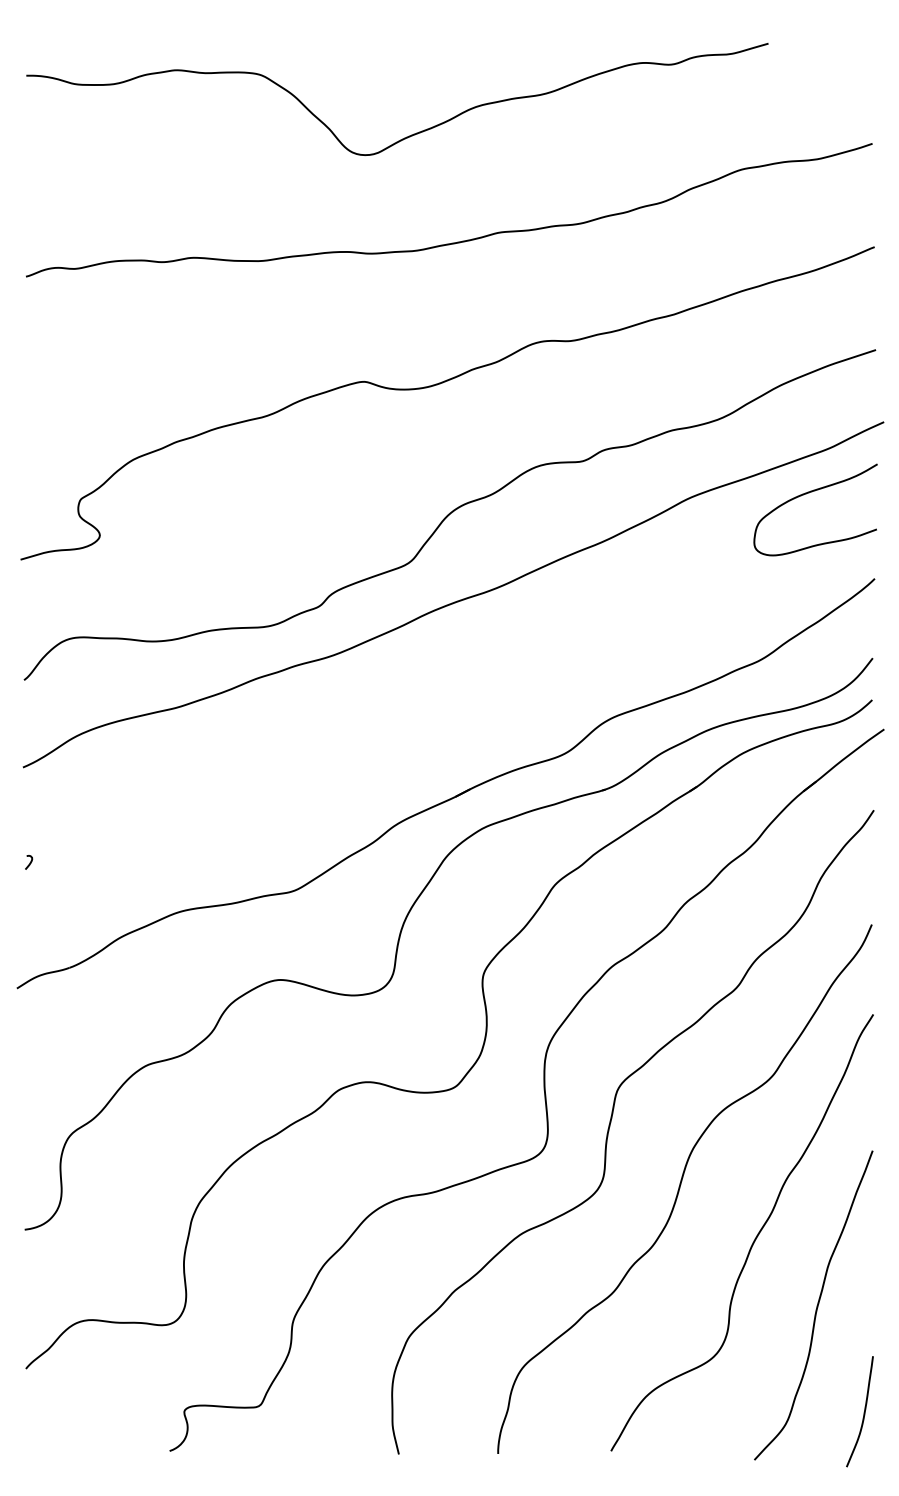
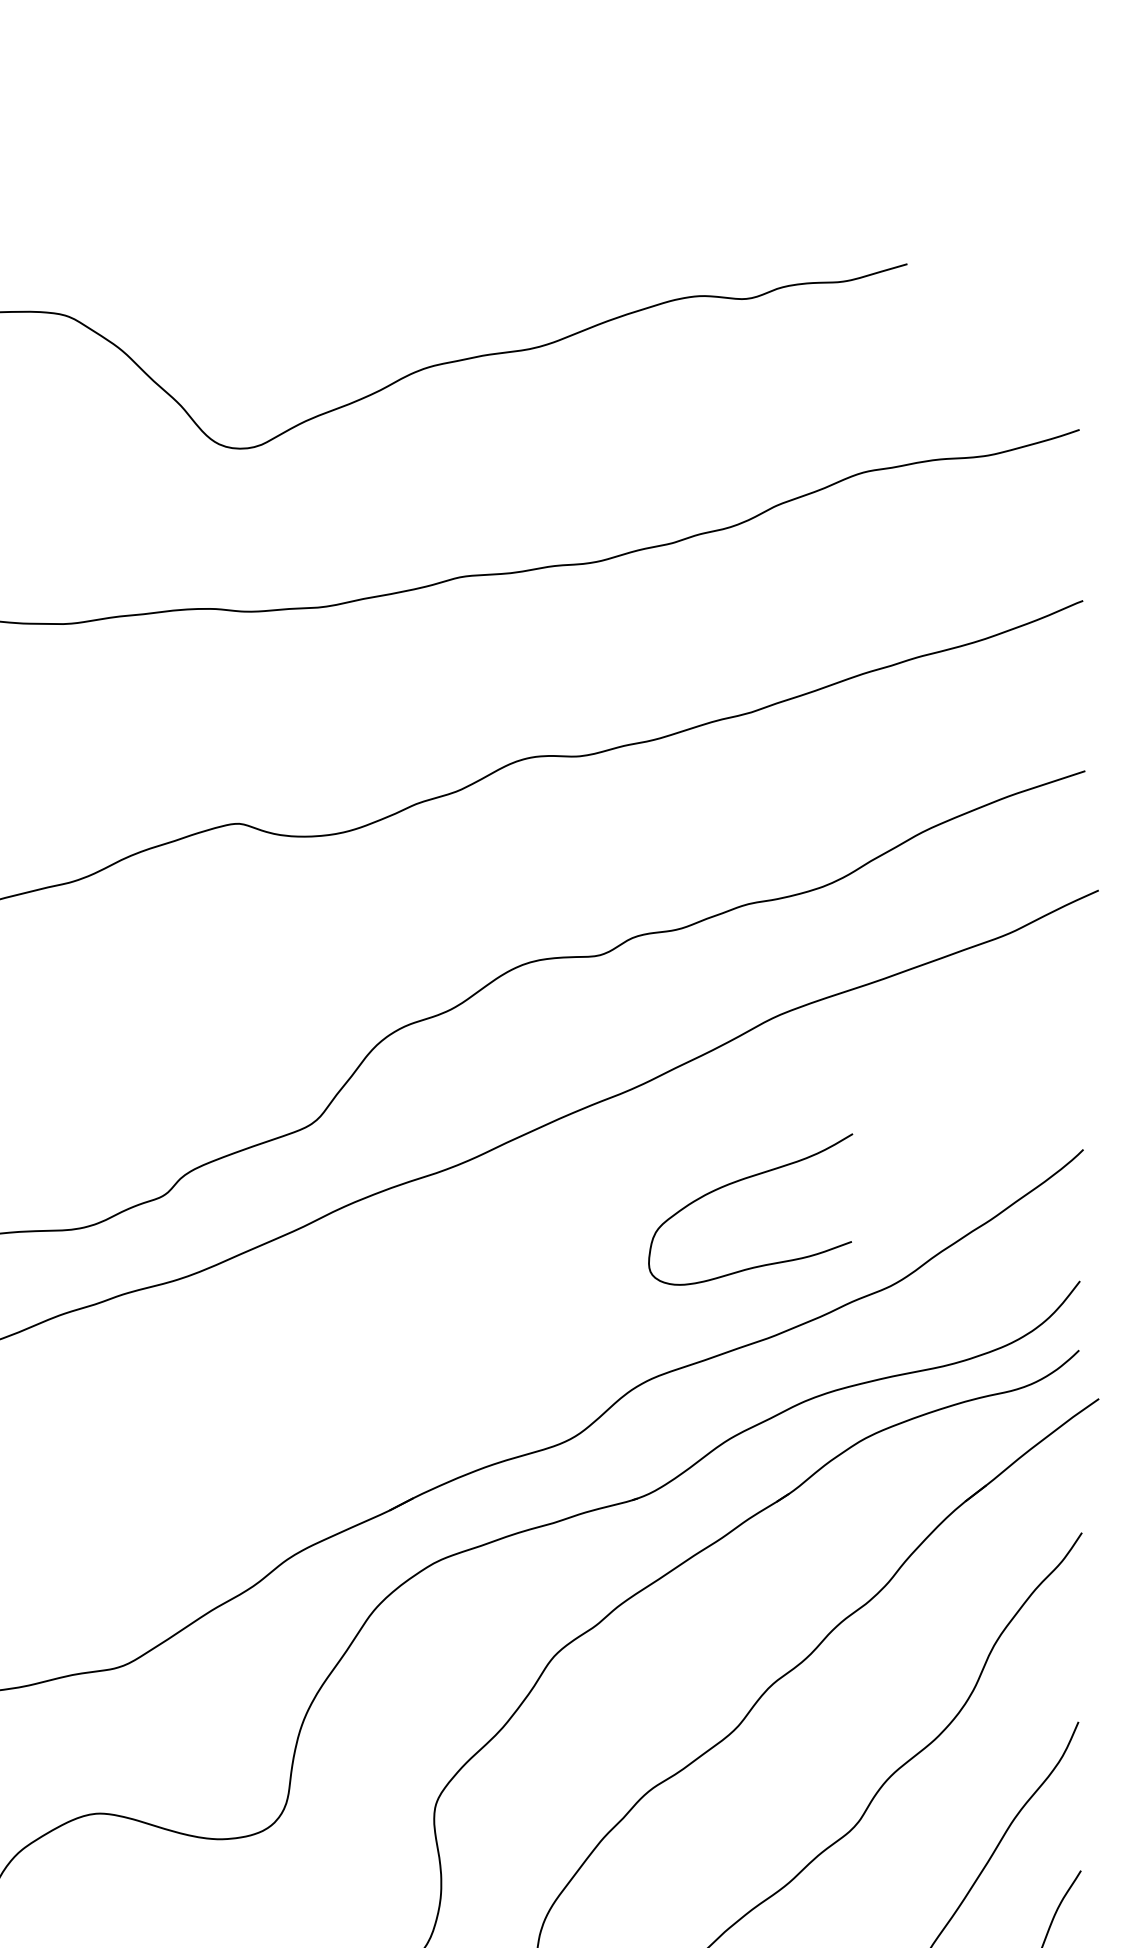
curve: (809, 493) -> (740, 1182), moved

